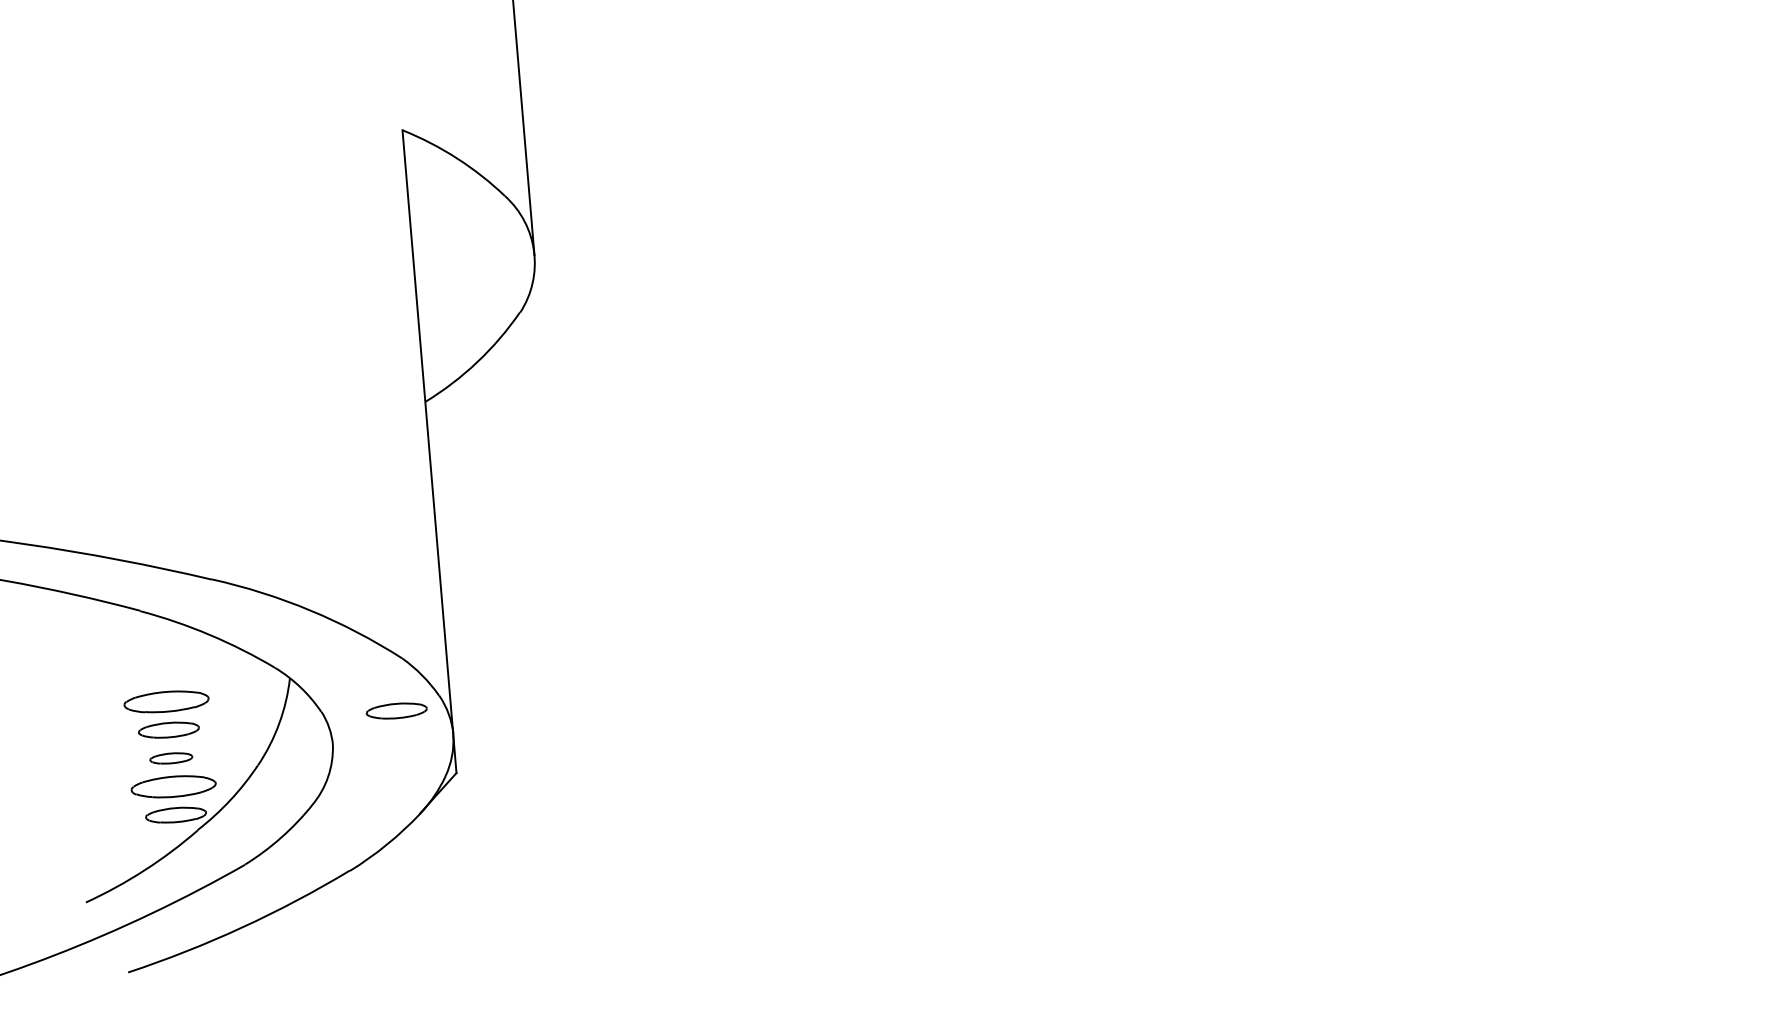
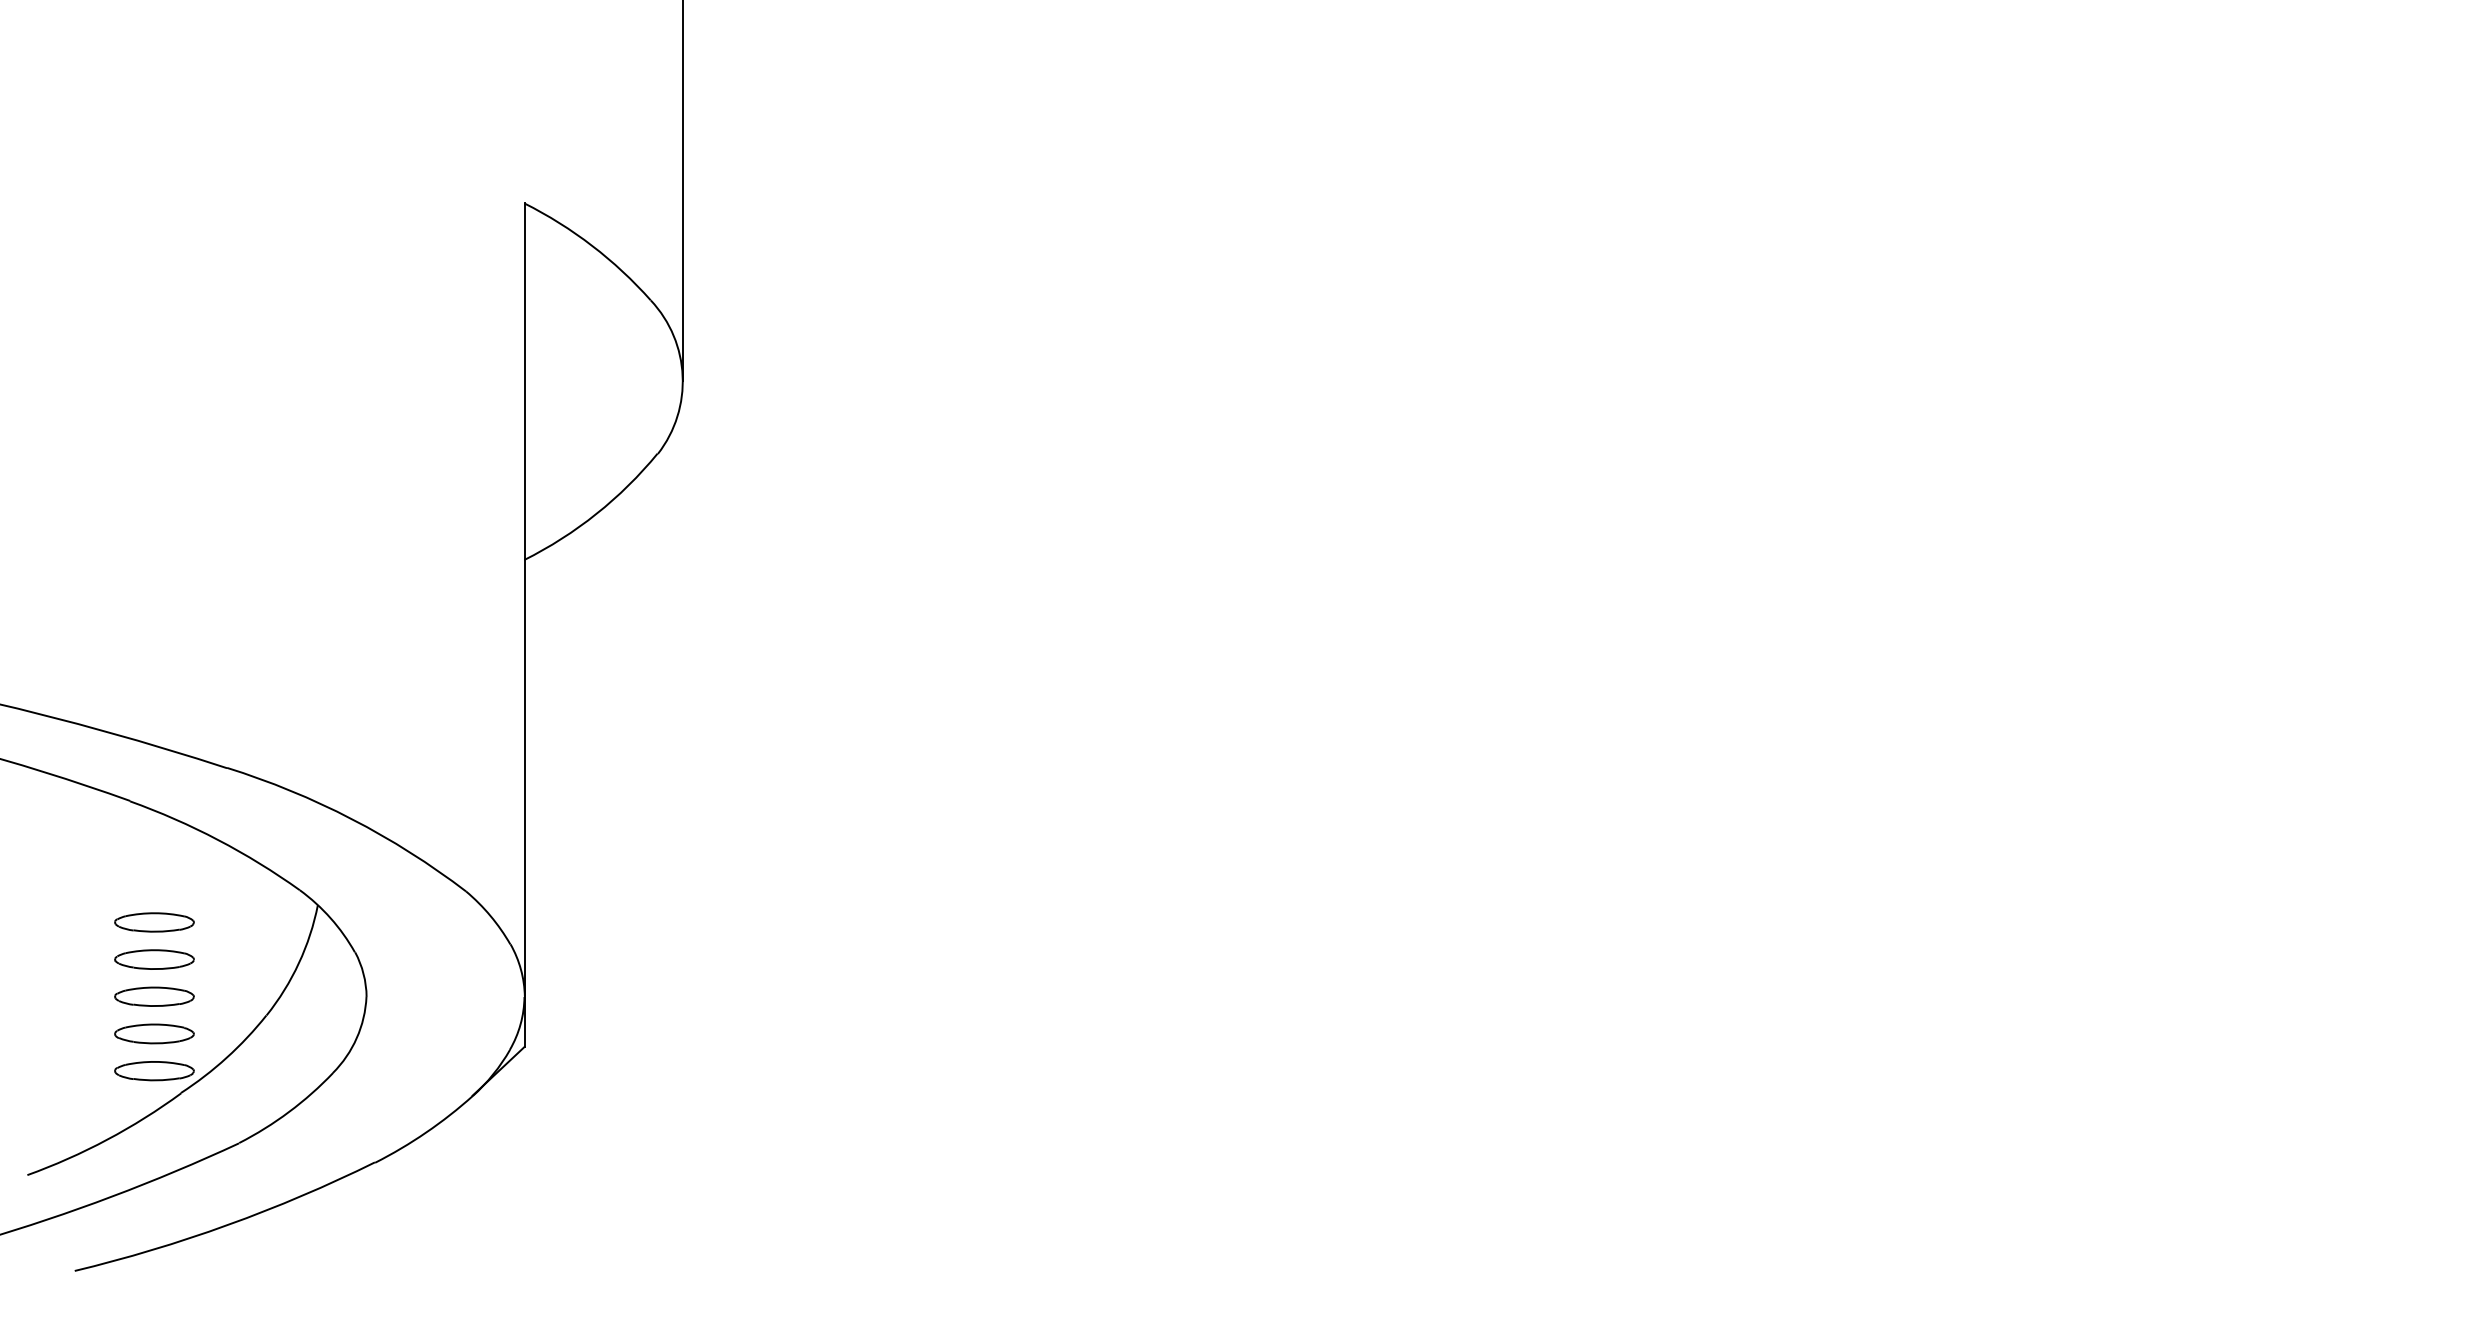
part: (166, 701) -> (154, 922), size x0.71
part: (396, 710) -> (453, 959), removed
part: (171, 758) -> (154, 996), size x1.43
part: (173, 786) -> (154, 1033), size x0.71

